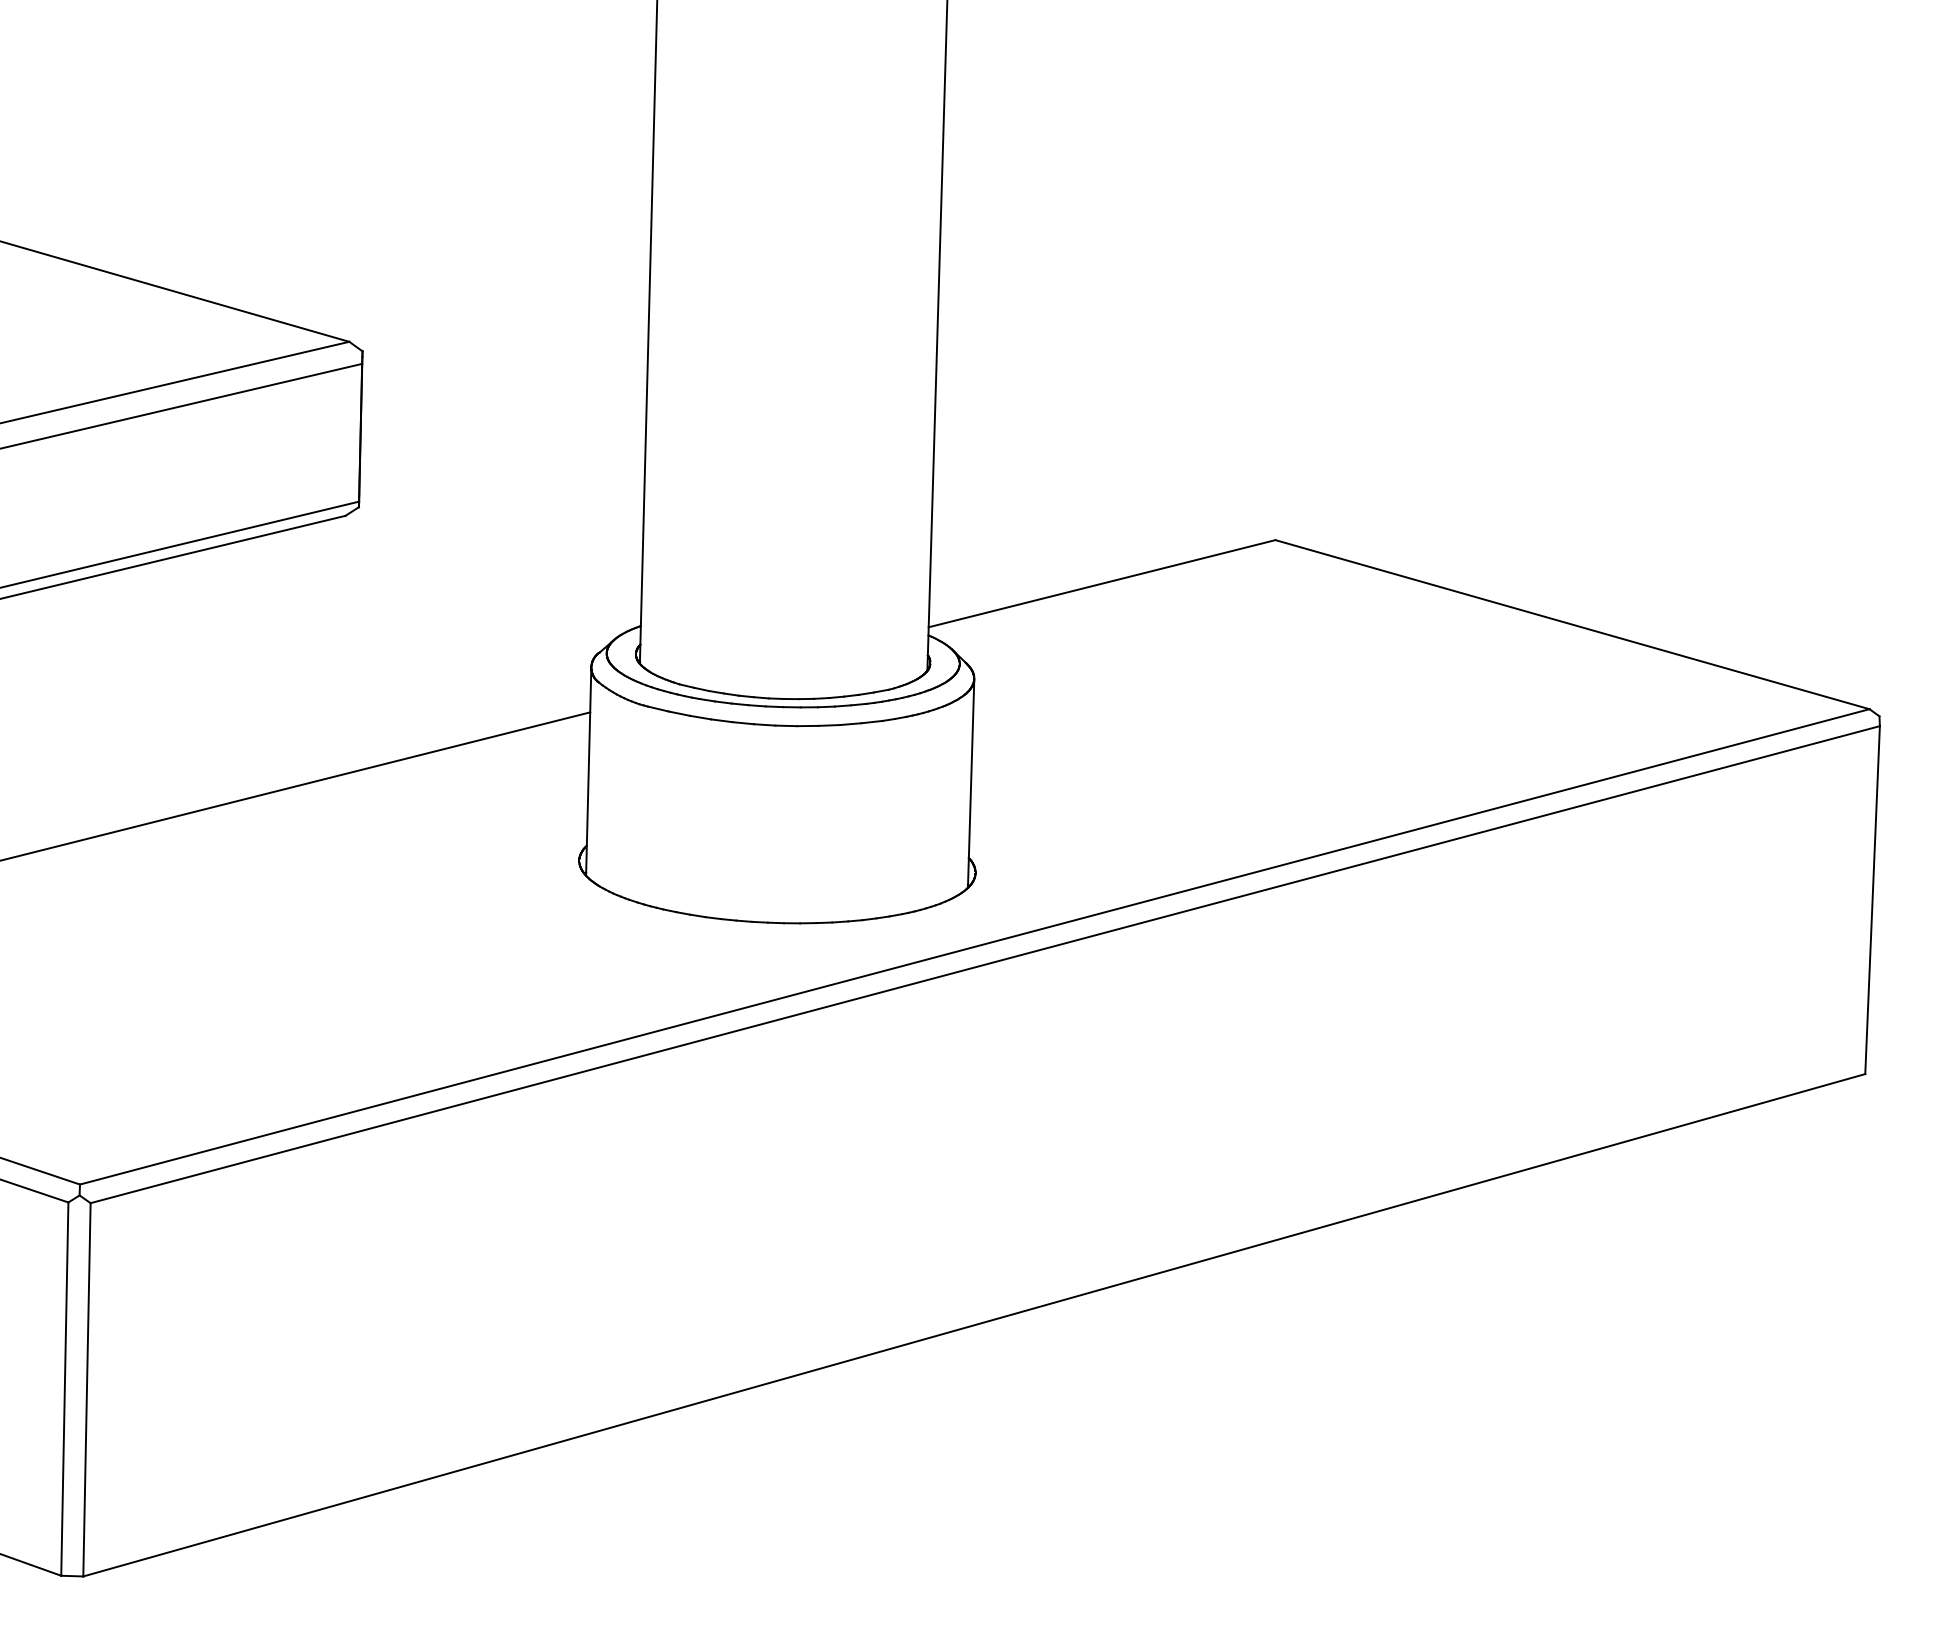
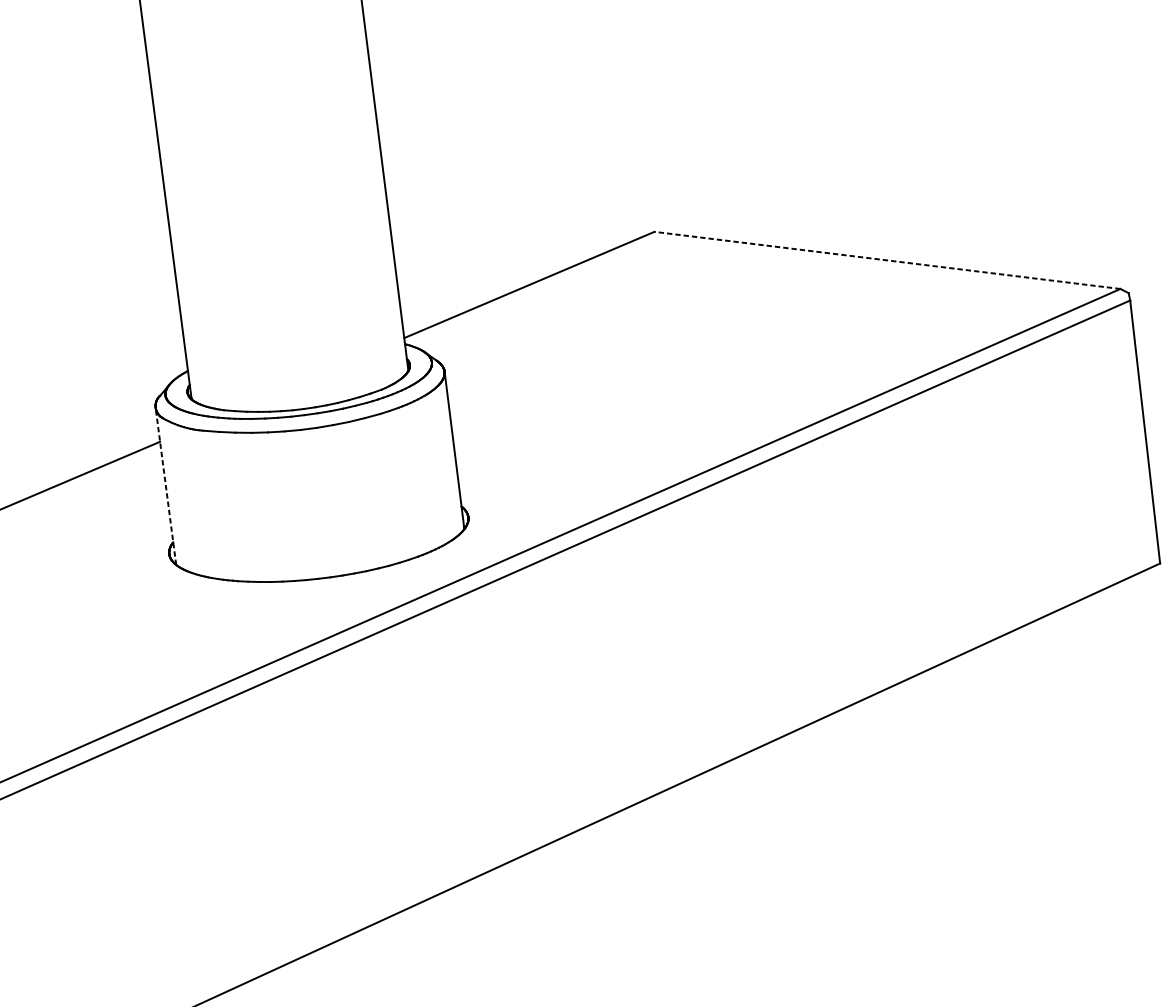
line: (1572, 624) -> (887, 260), solid -> dashed
line: (588, 771) -> (165, 486), solid -> dashed

